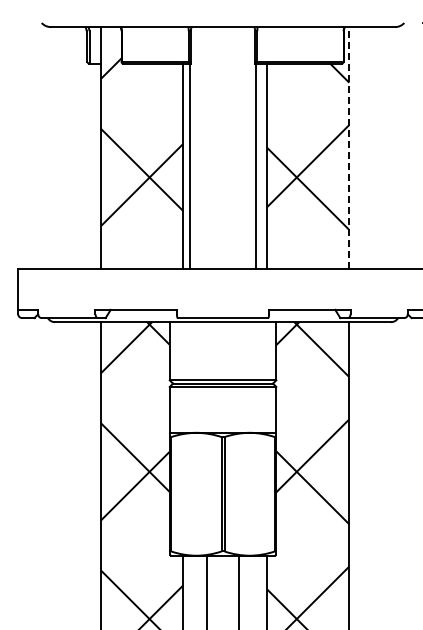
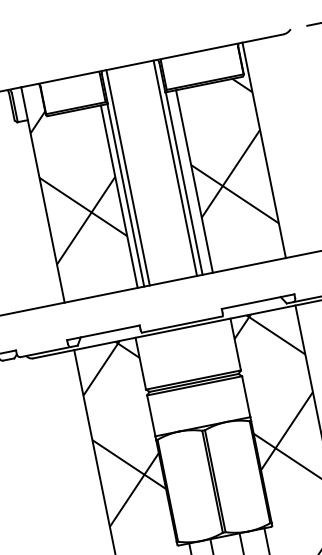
line: (196, 147) -> (128, 177), added
line: (249, 147) -> (175, 167), added
line: (349, 148) -> (264, 150), dashed -> solid

